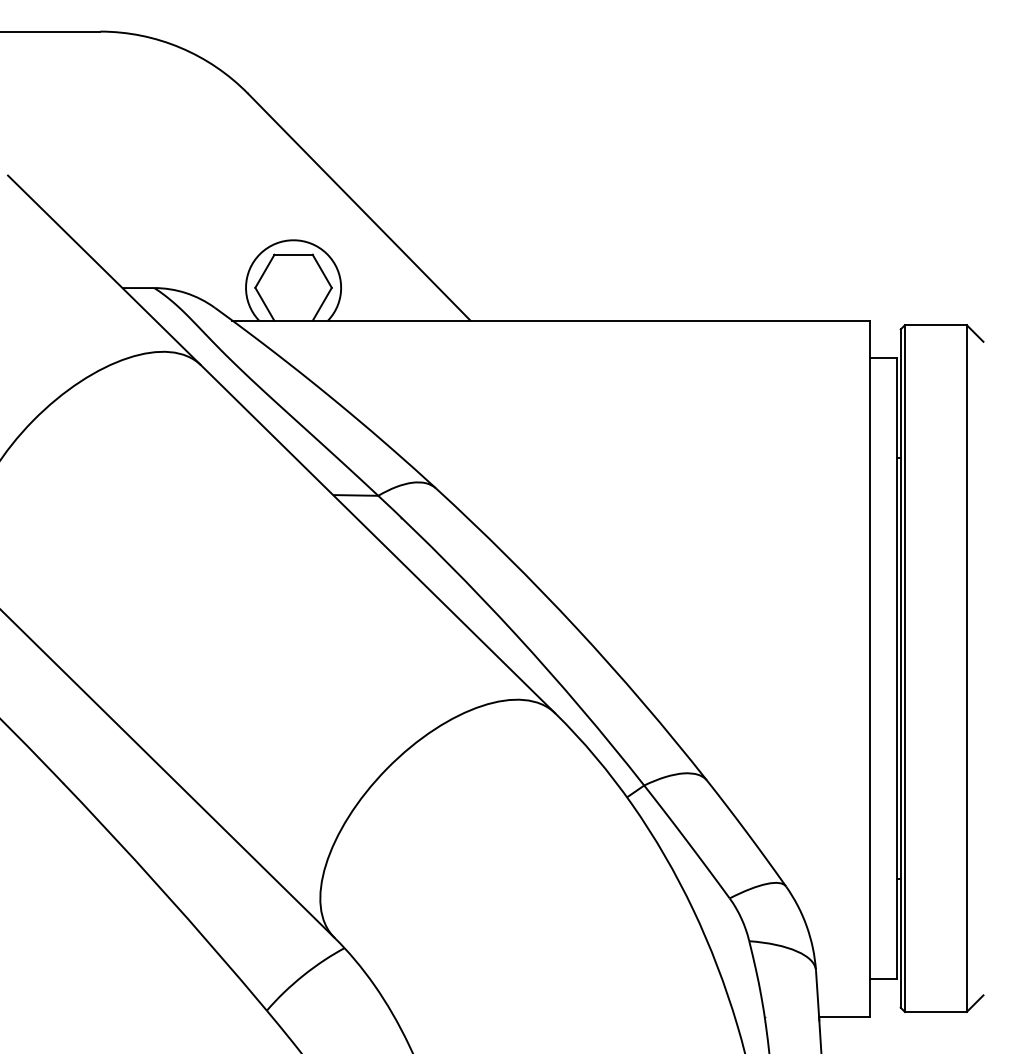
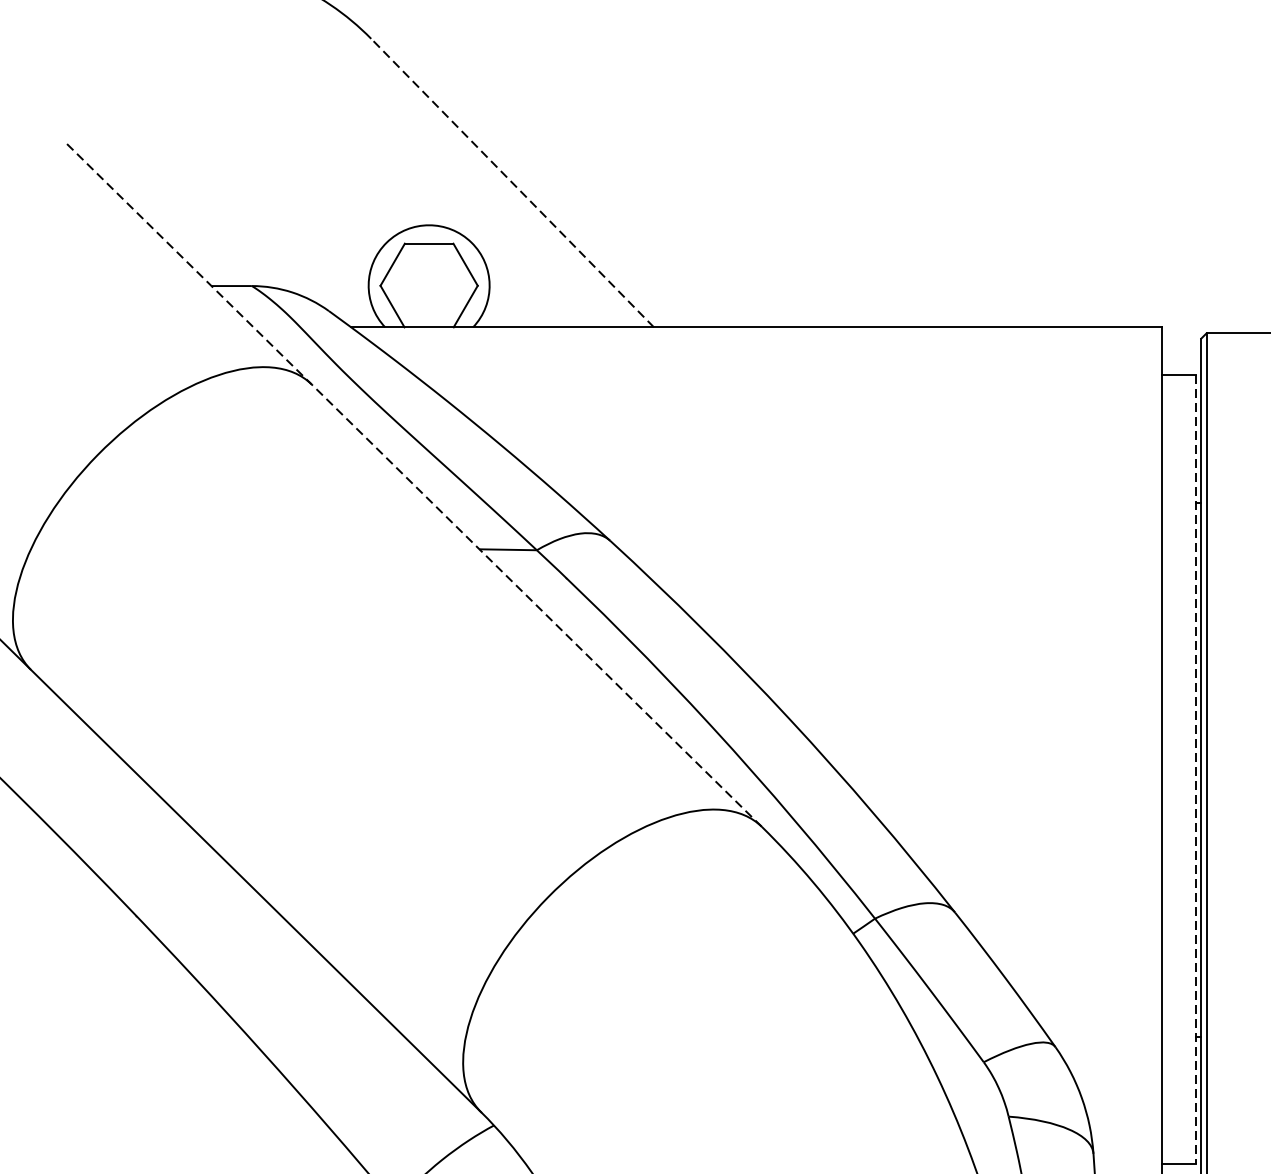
line: (359, 207) -> (512, 183), solid -> dashed
line: (281, 444) -> (413, 484), solid -> dashed
line: (896, 669) -> (1195, 771), solid -> dashed

